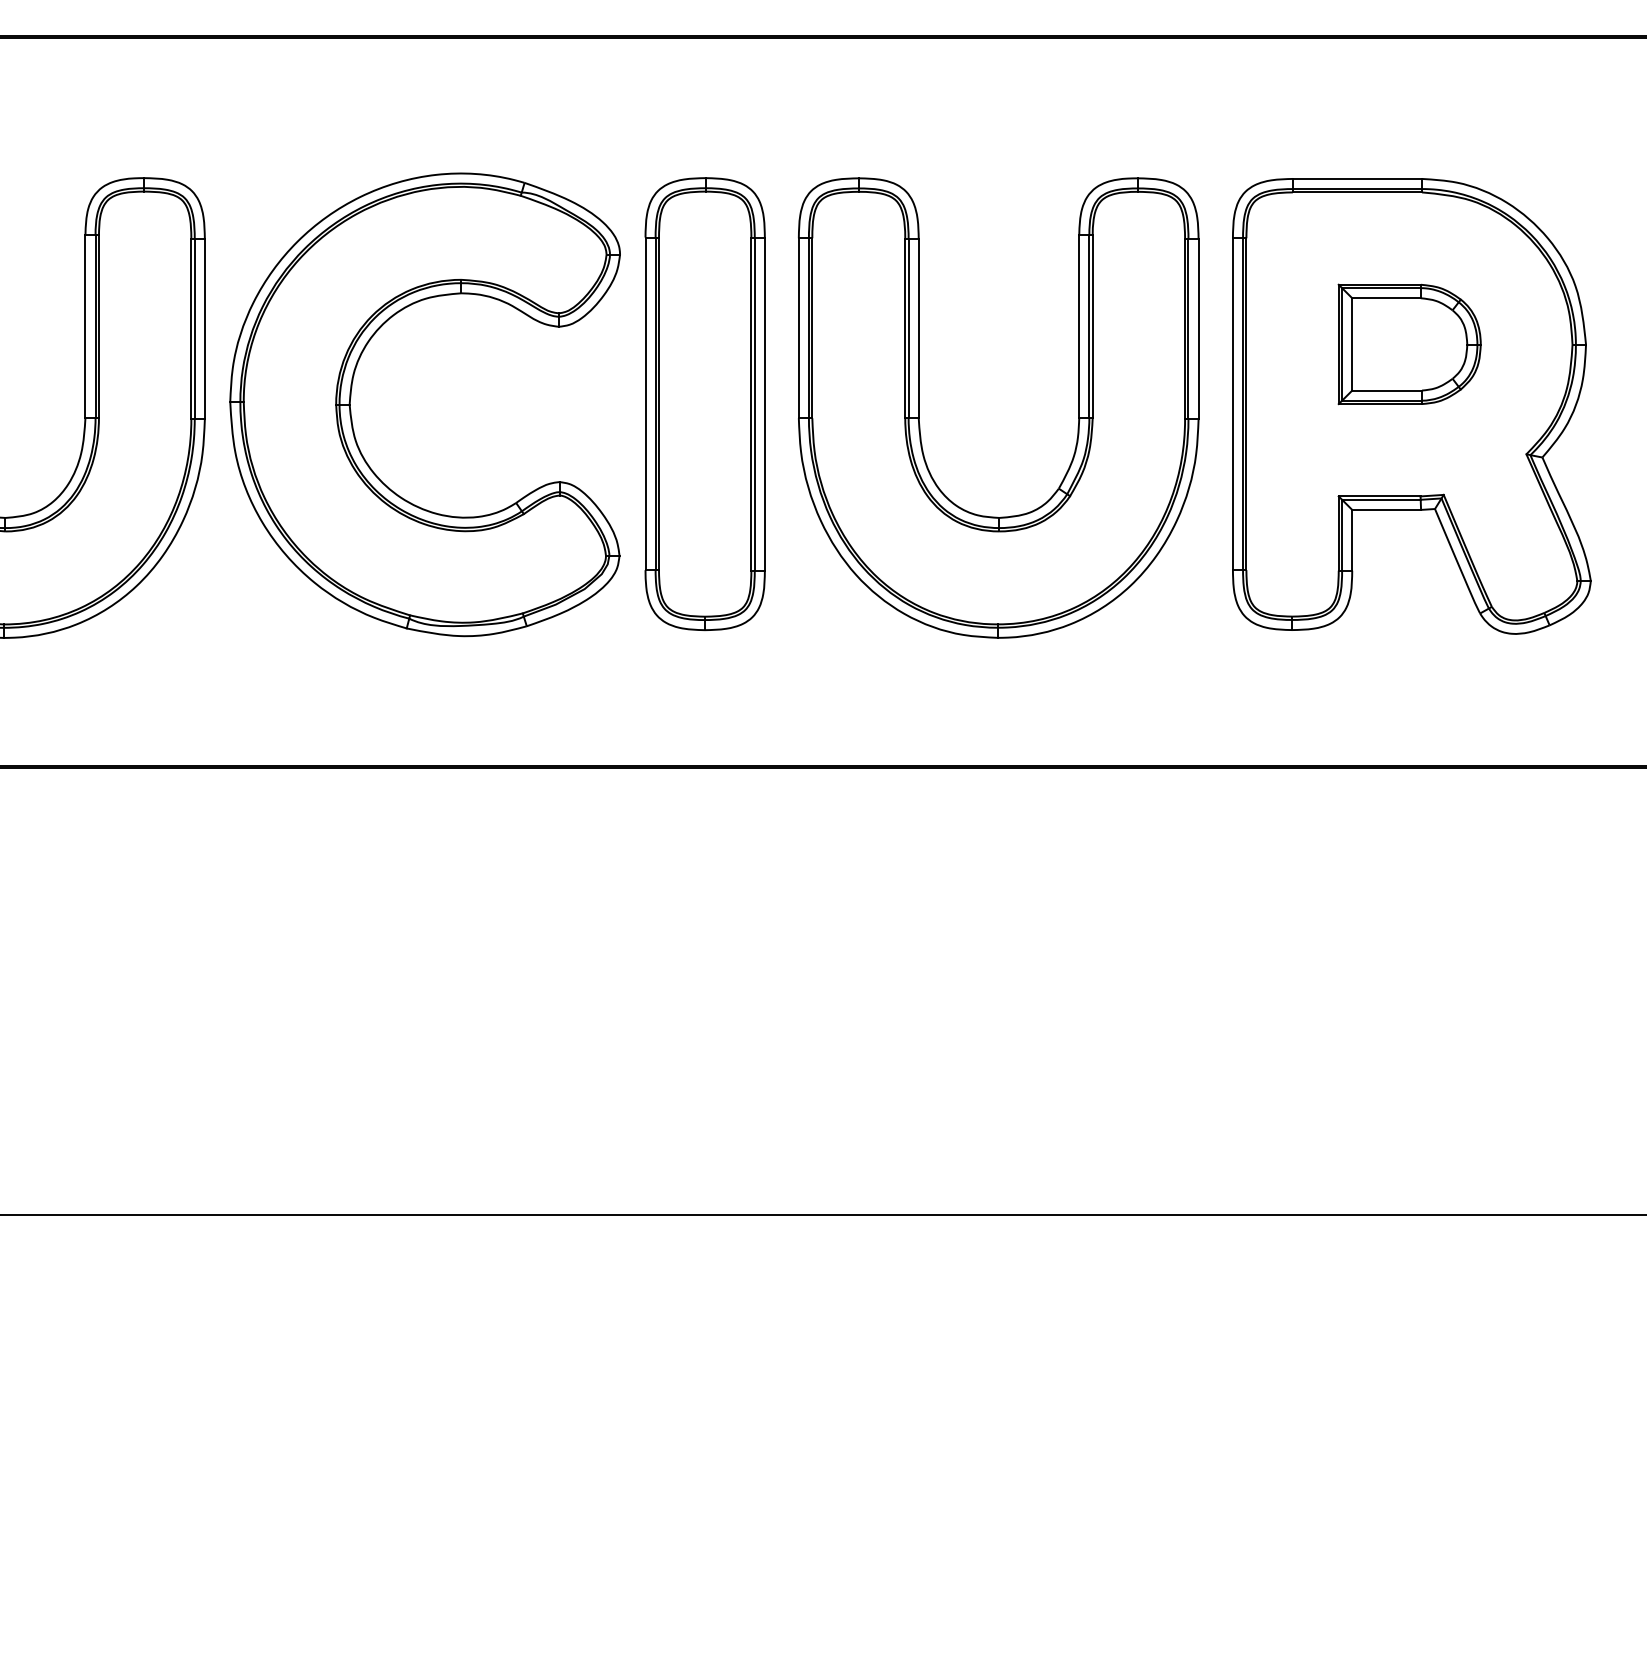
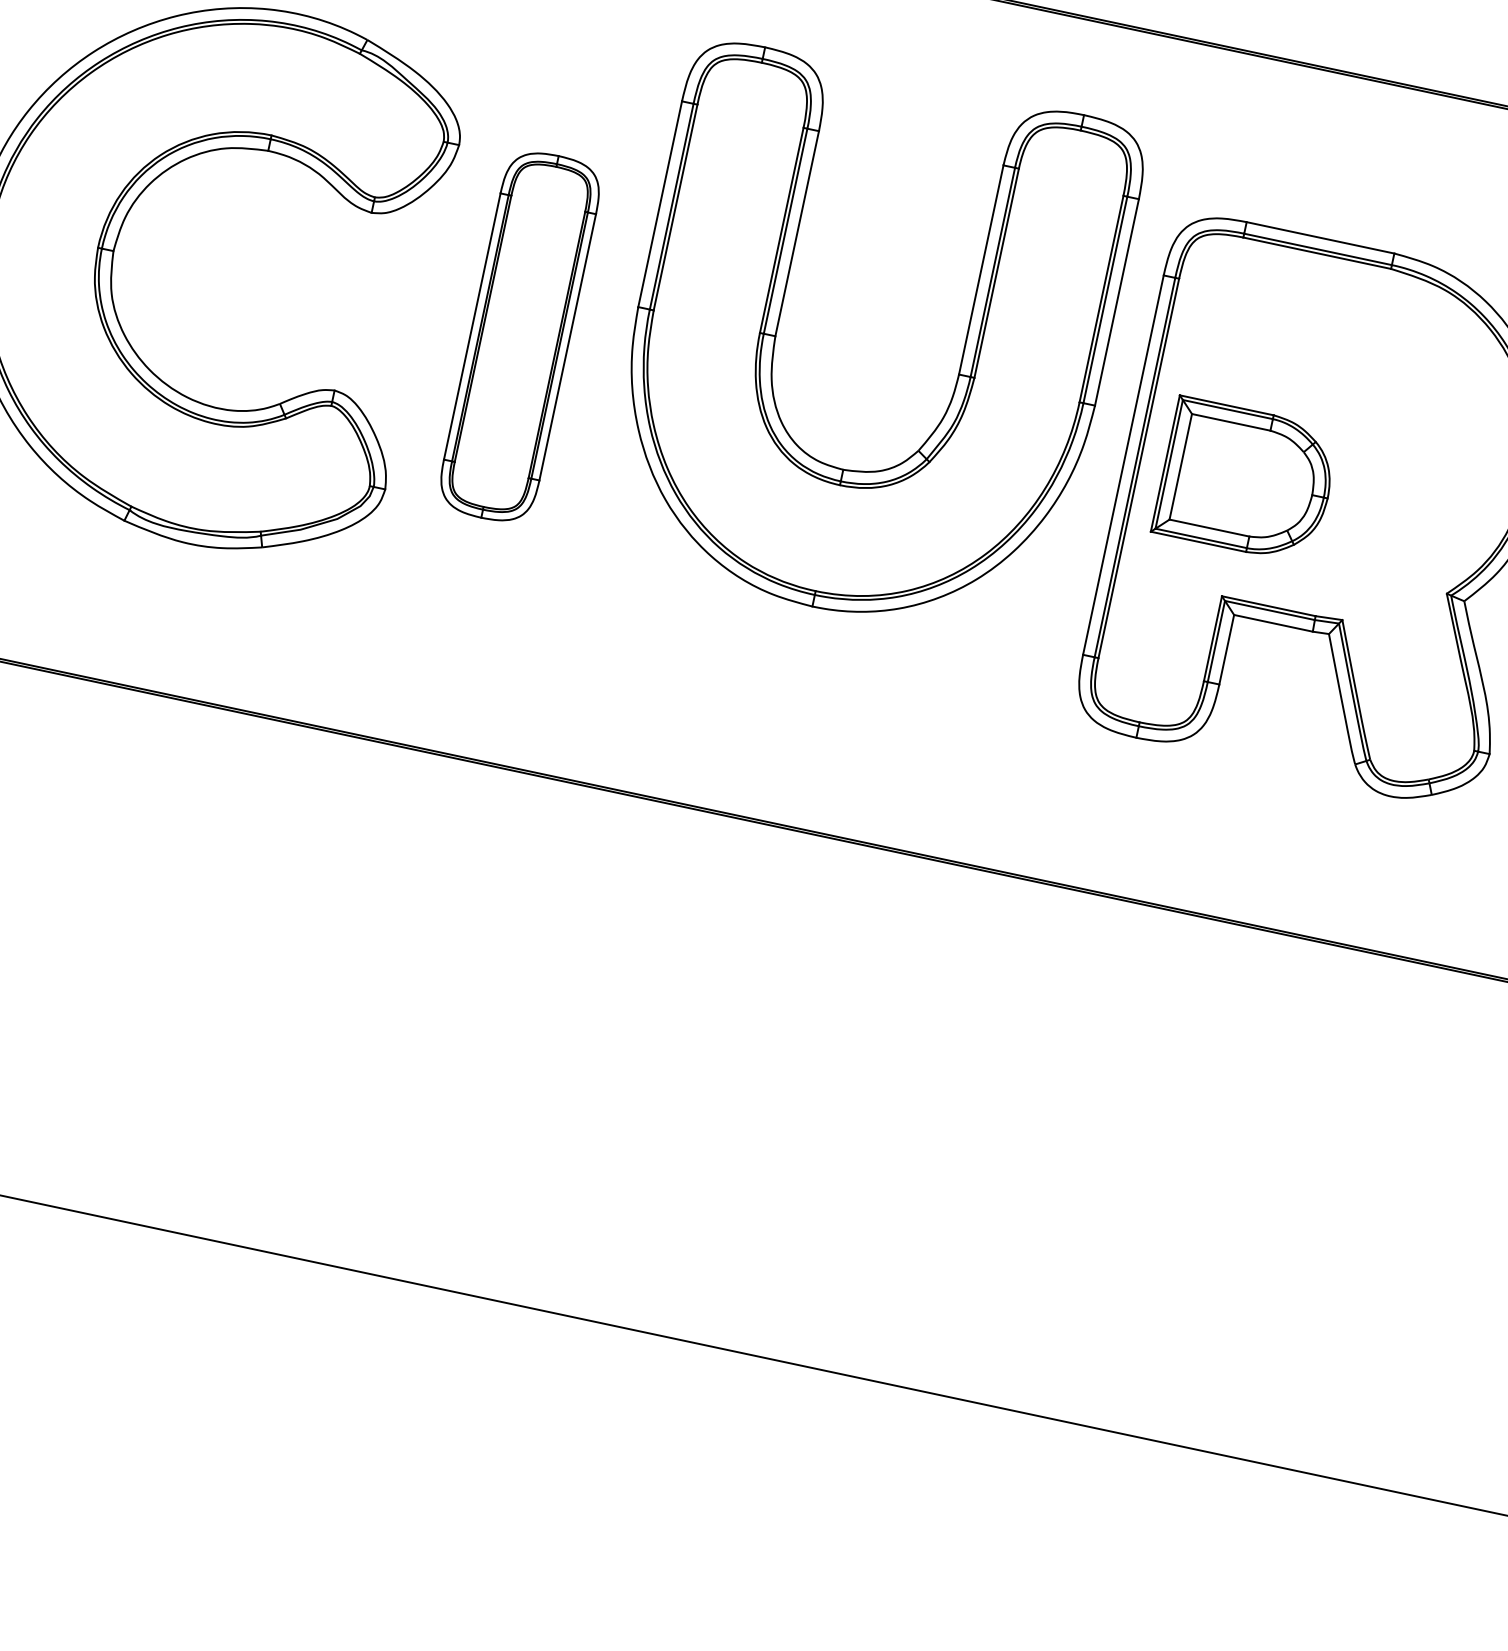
part: (1409, 344) -> (1246, 480), moved
part: (704, 404) -> (519, 337), size x0.7
part: (919, 407) -> (778, 324), moved

